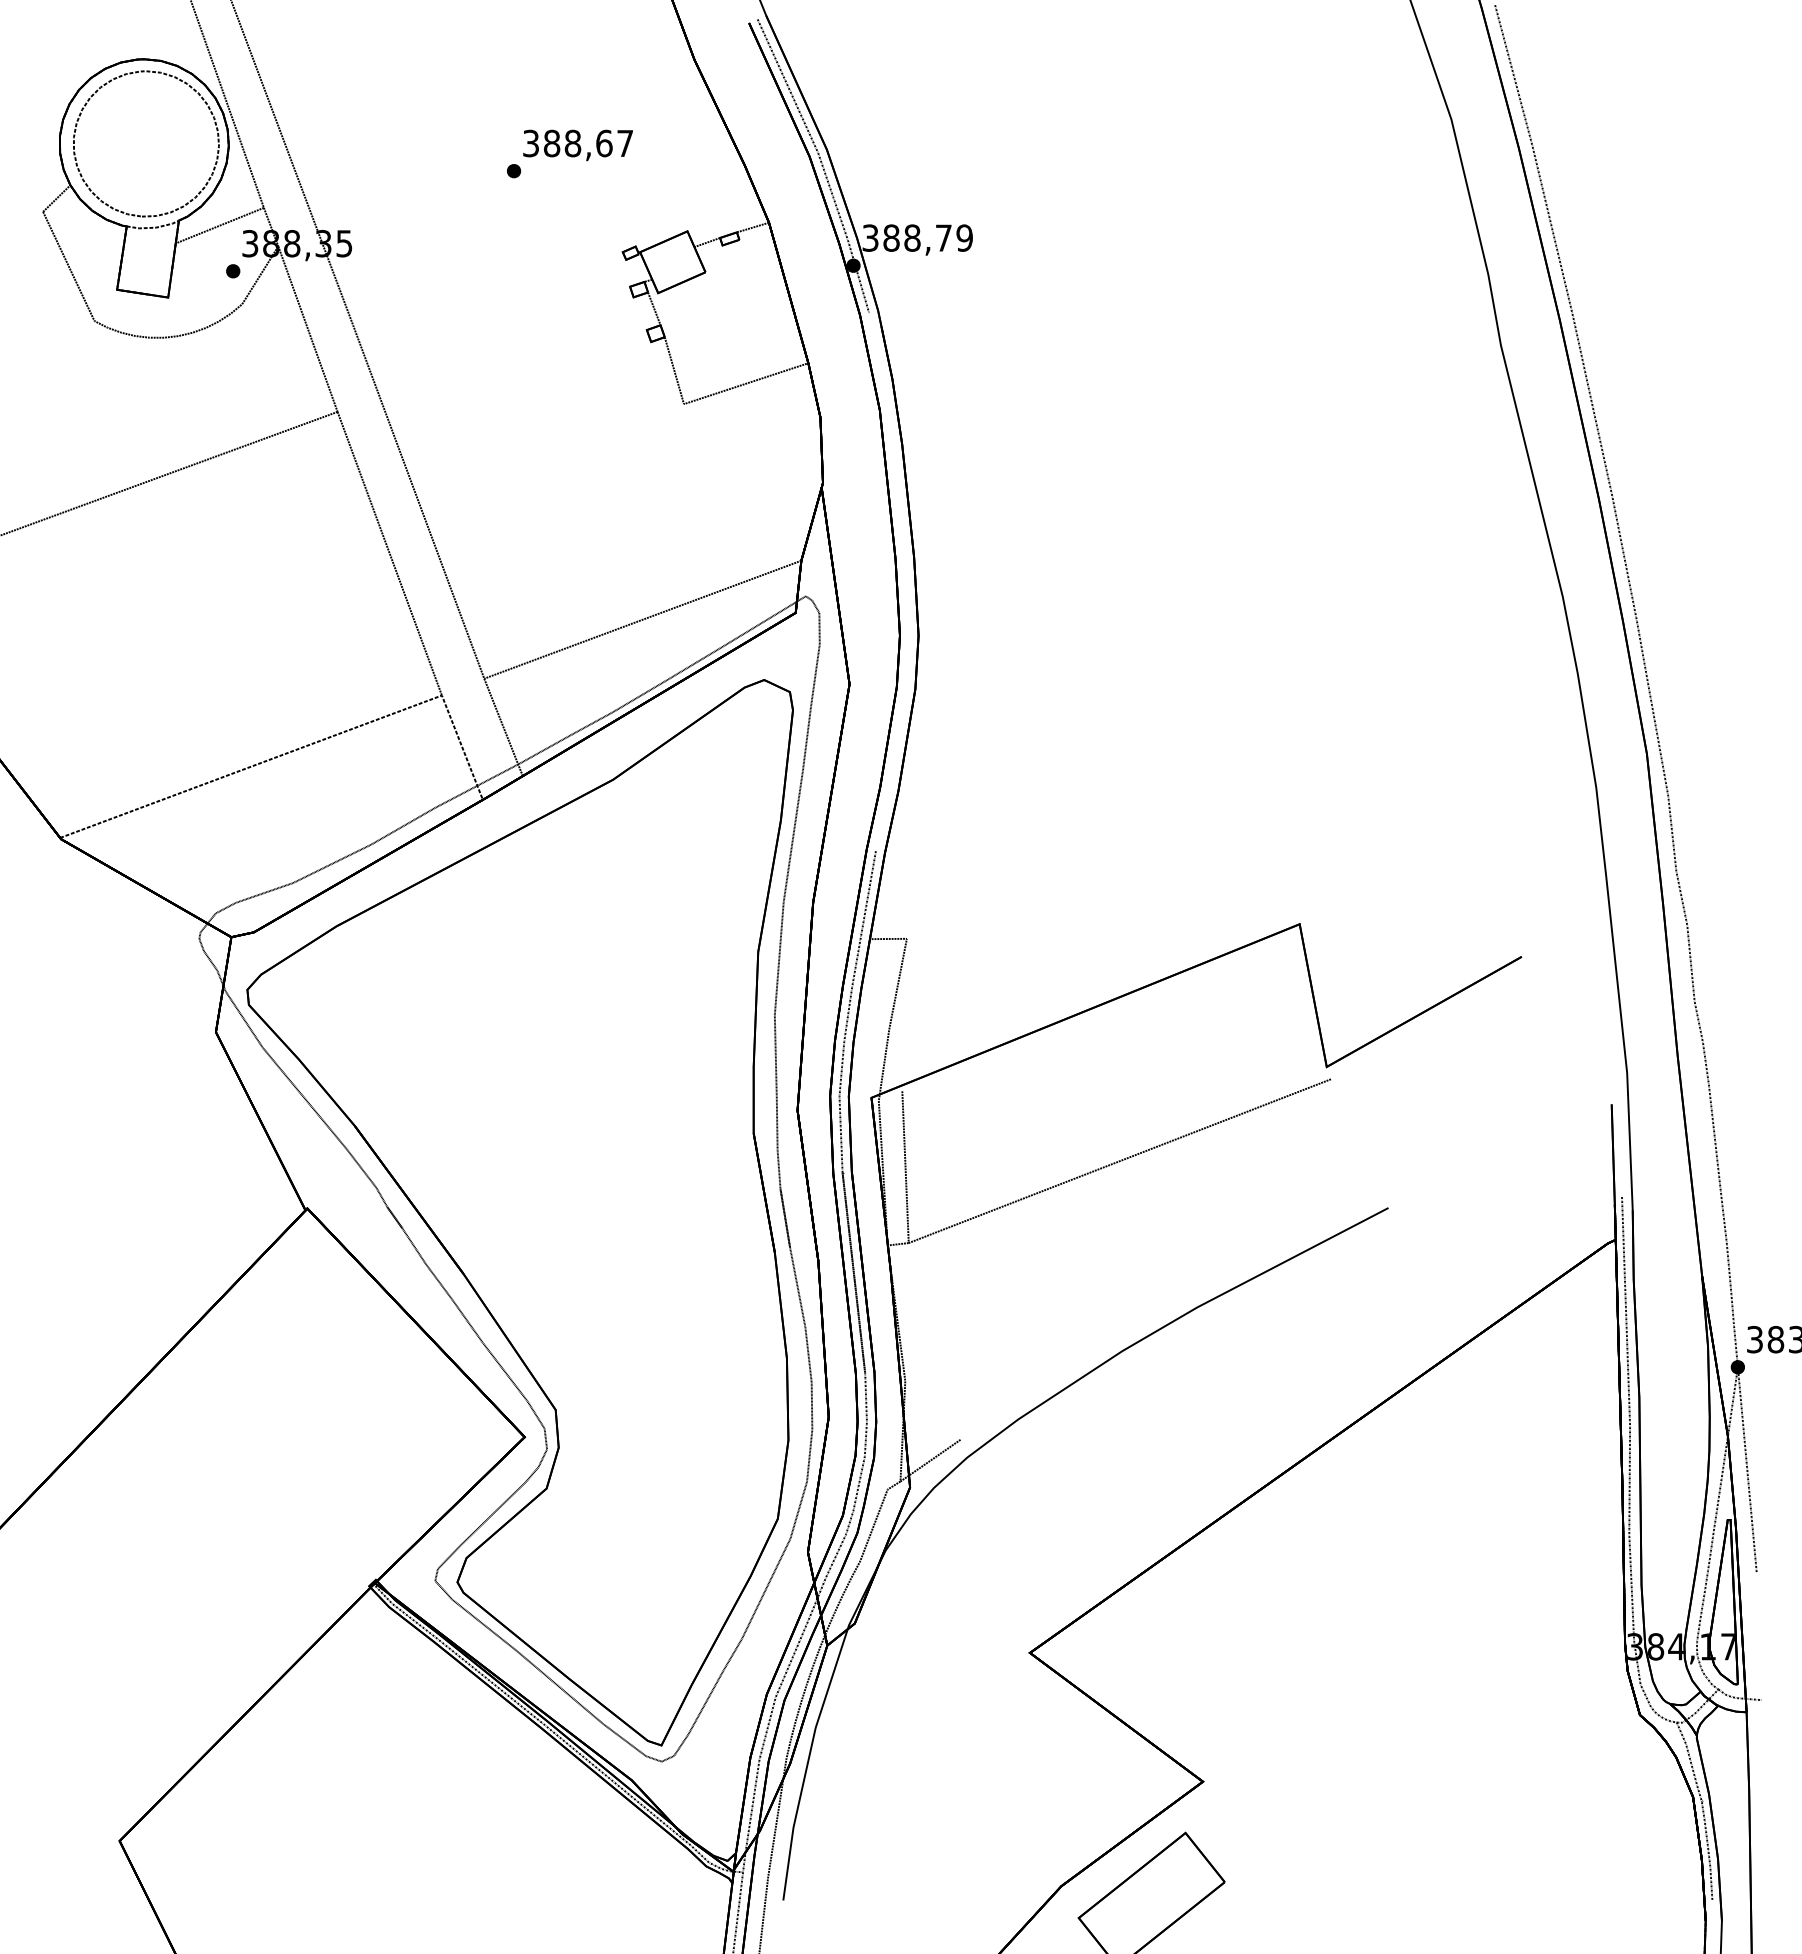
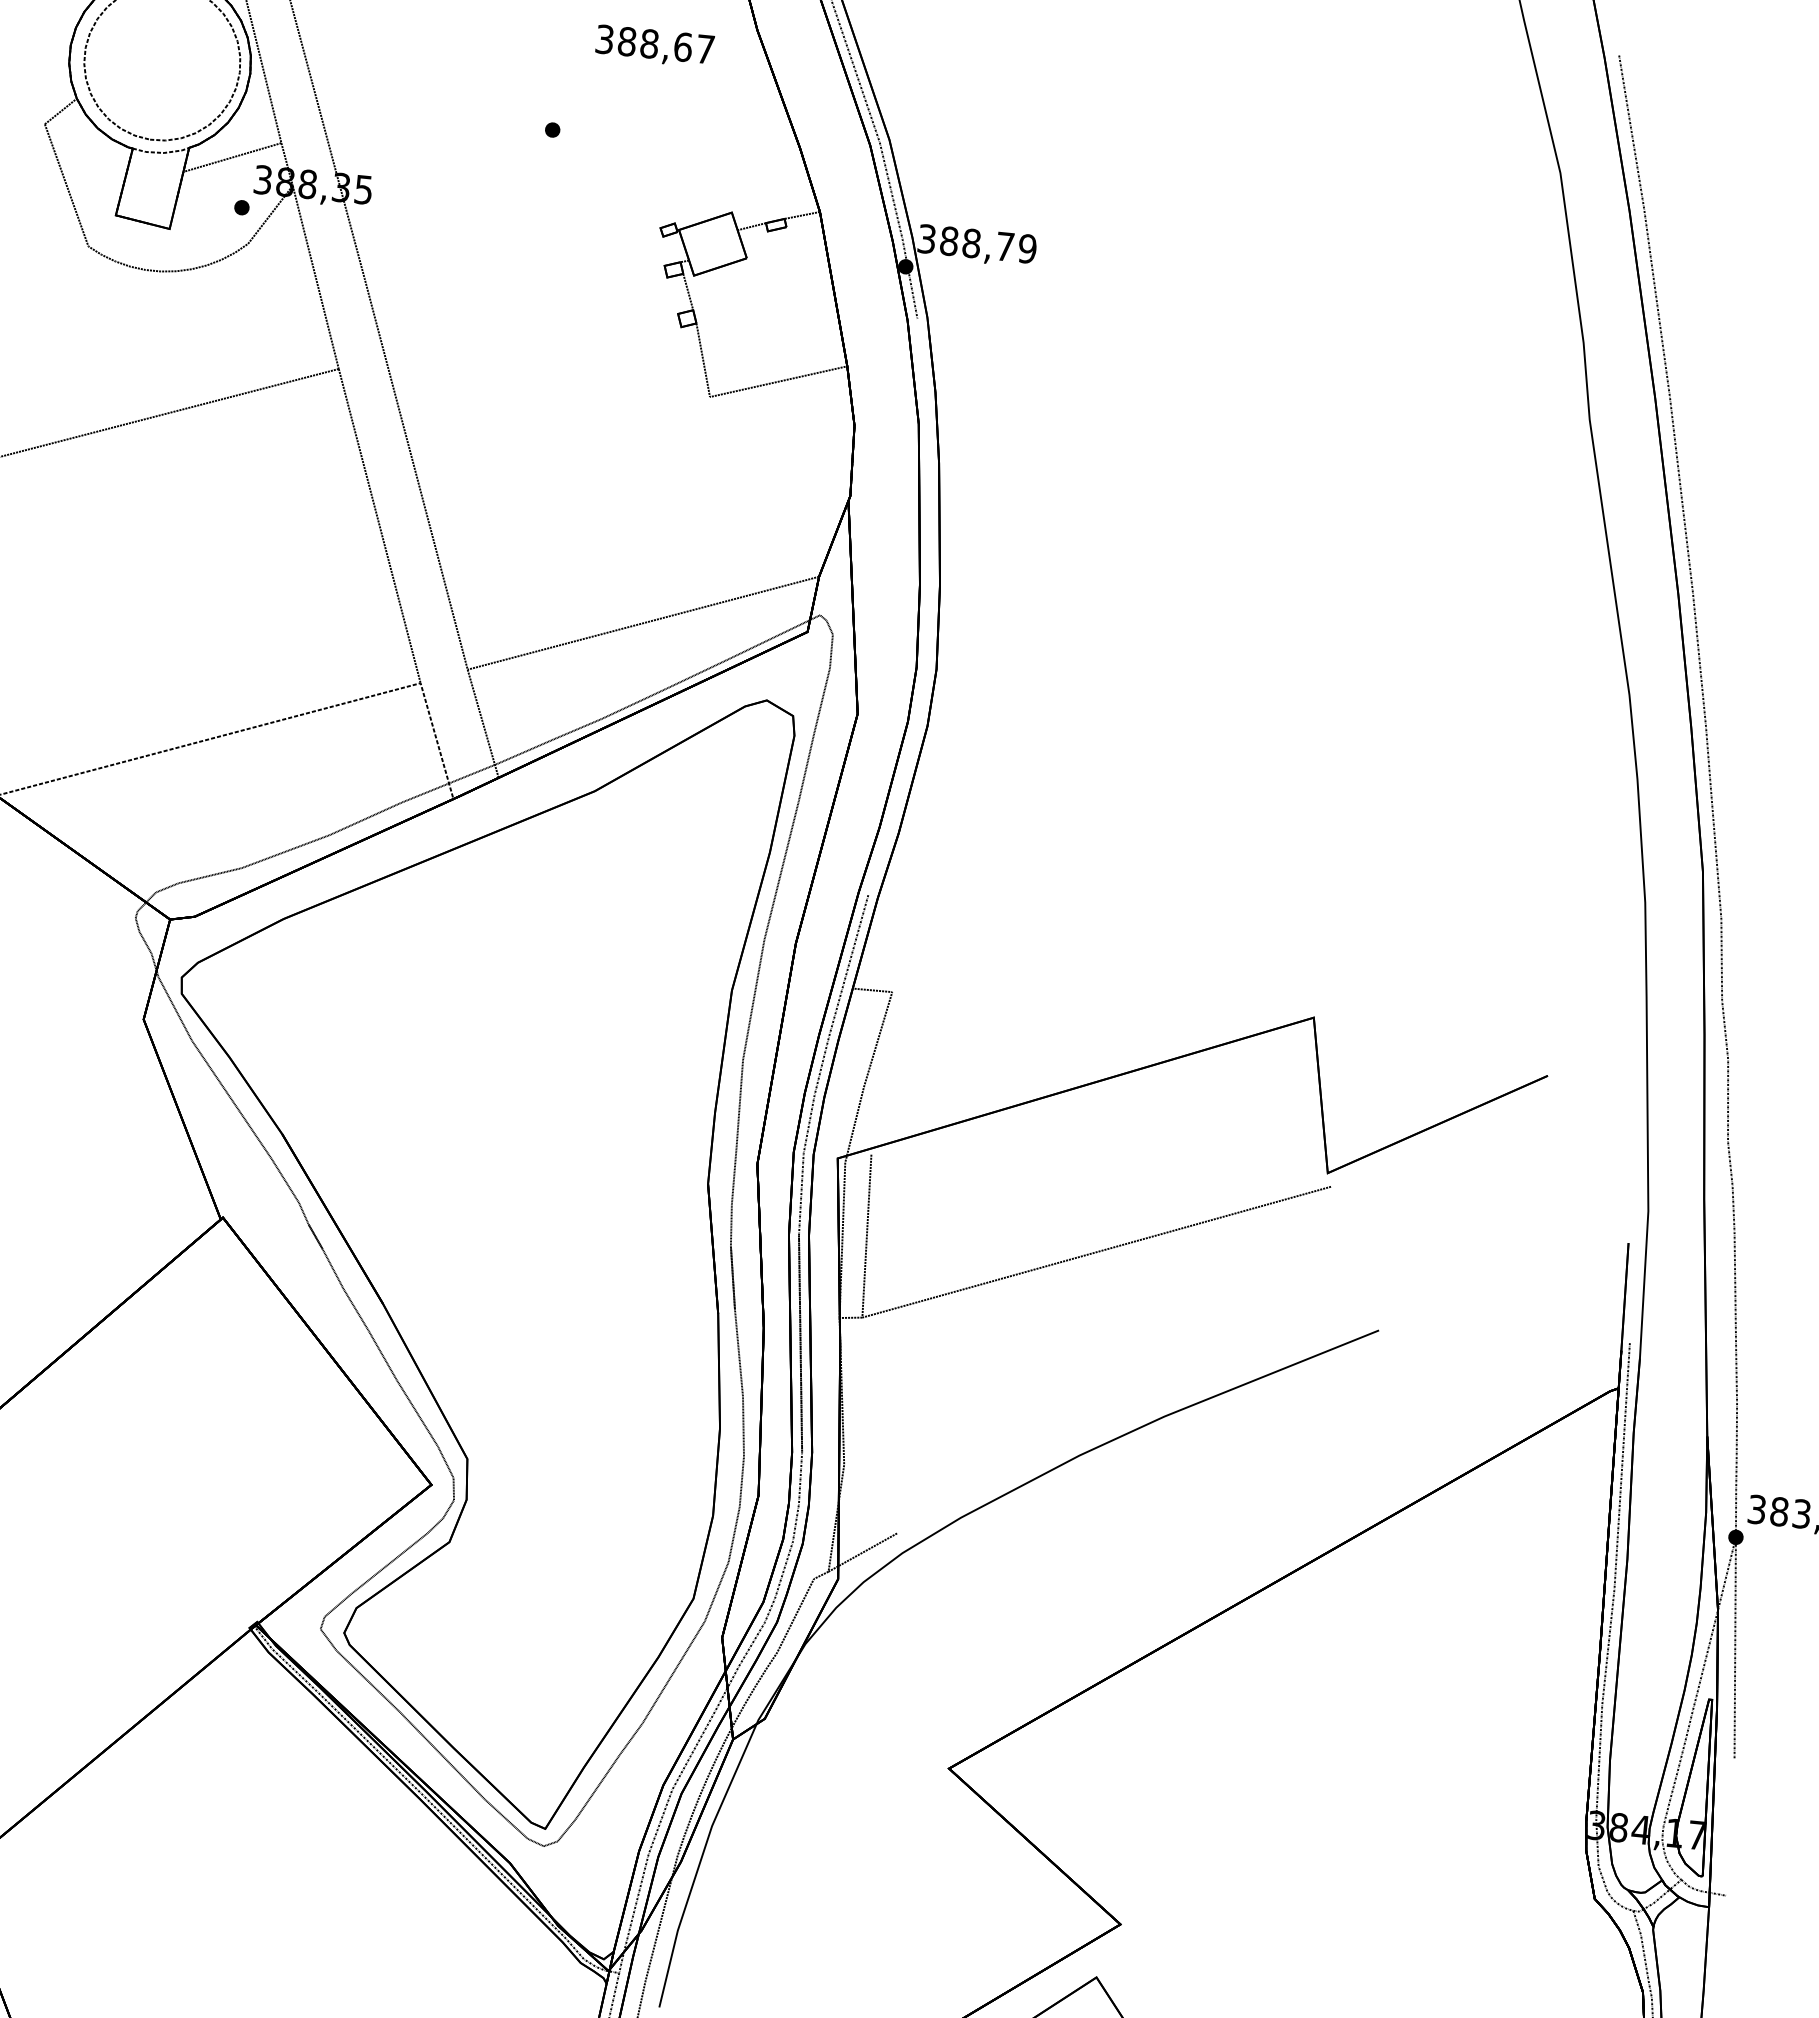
text: (577, 145) -> (654, 46), moved

